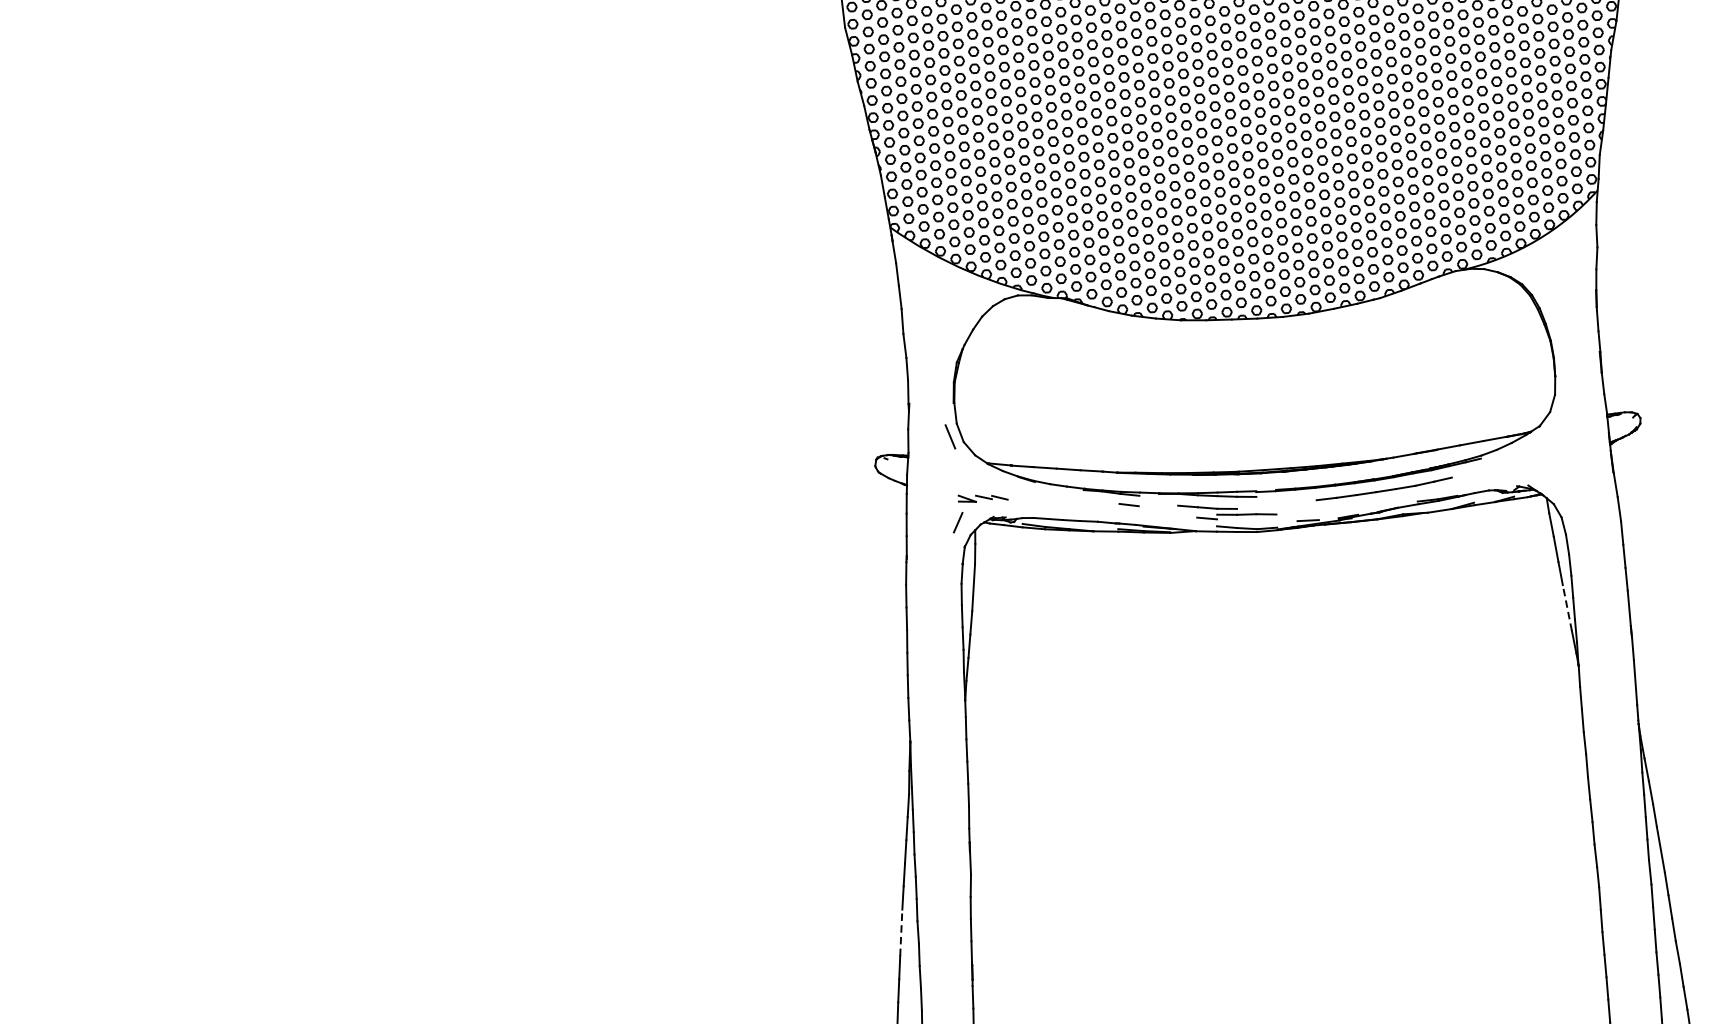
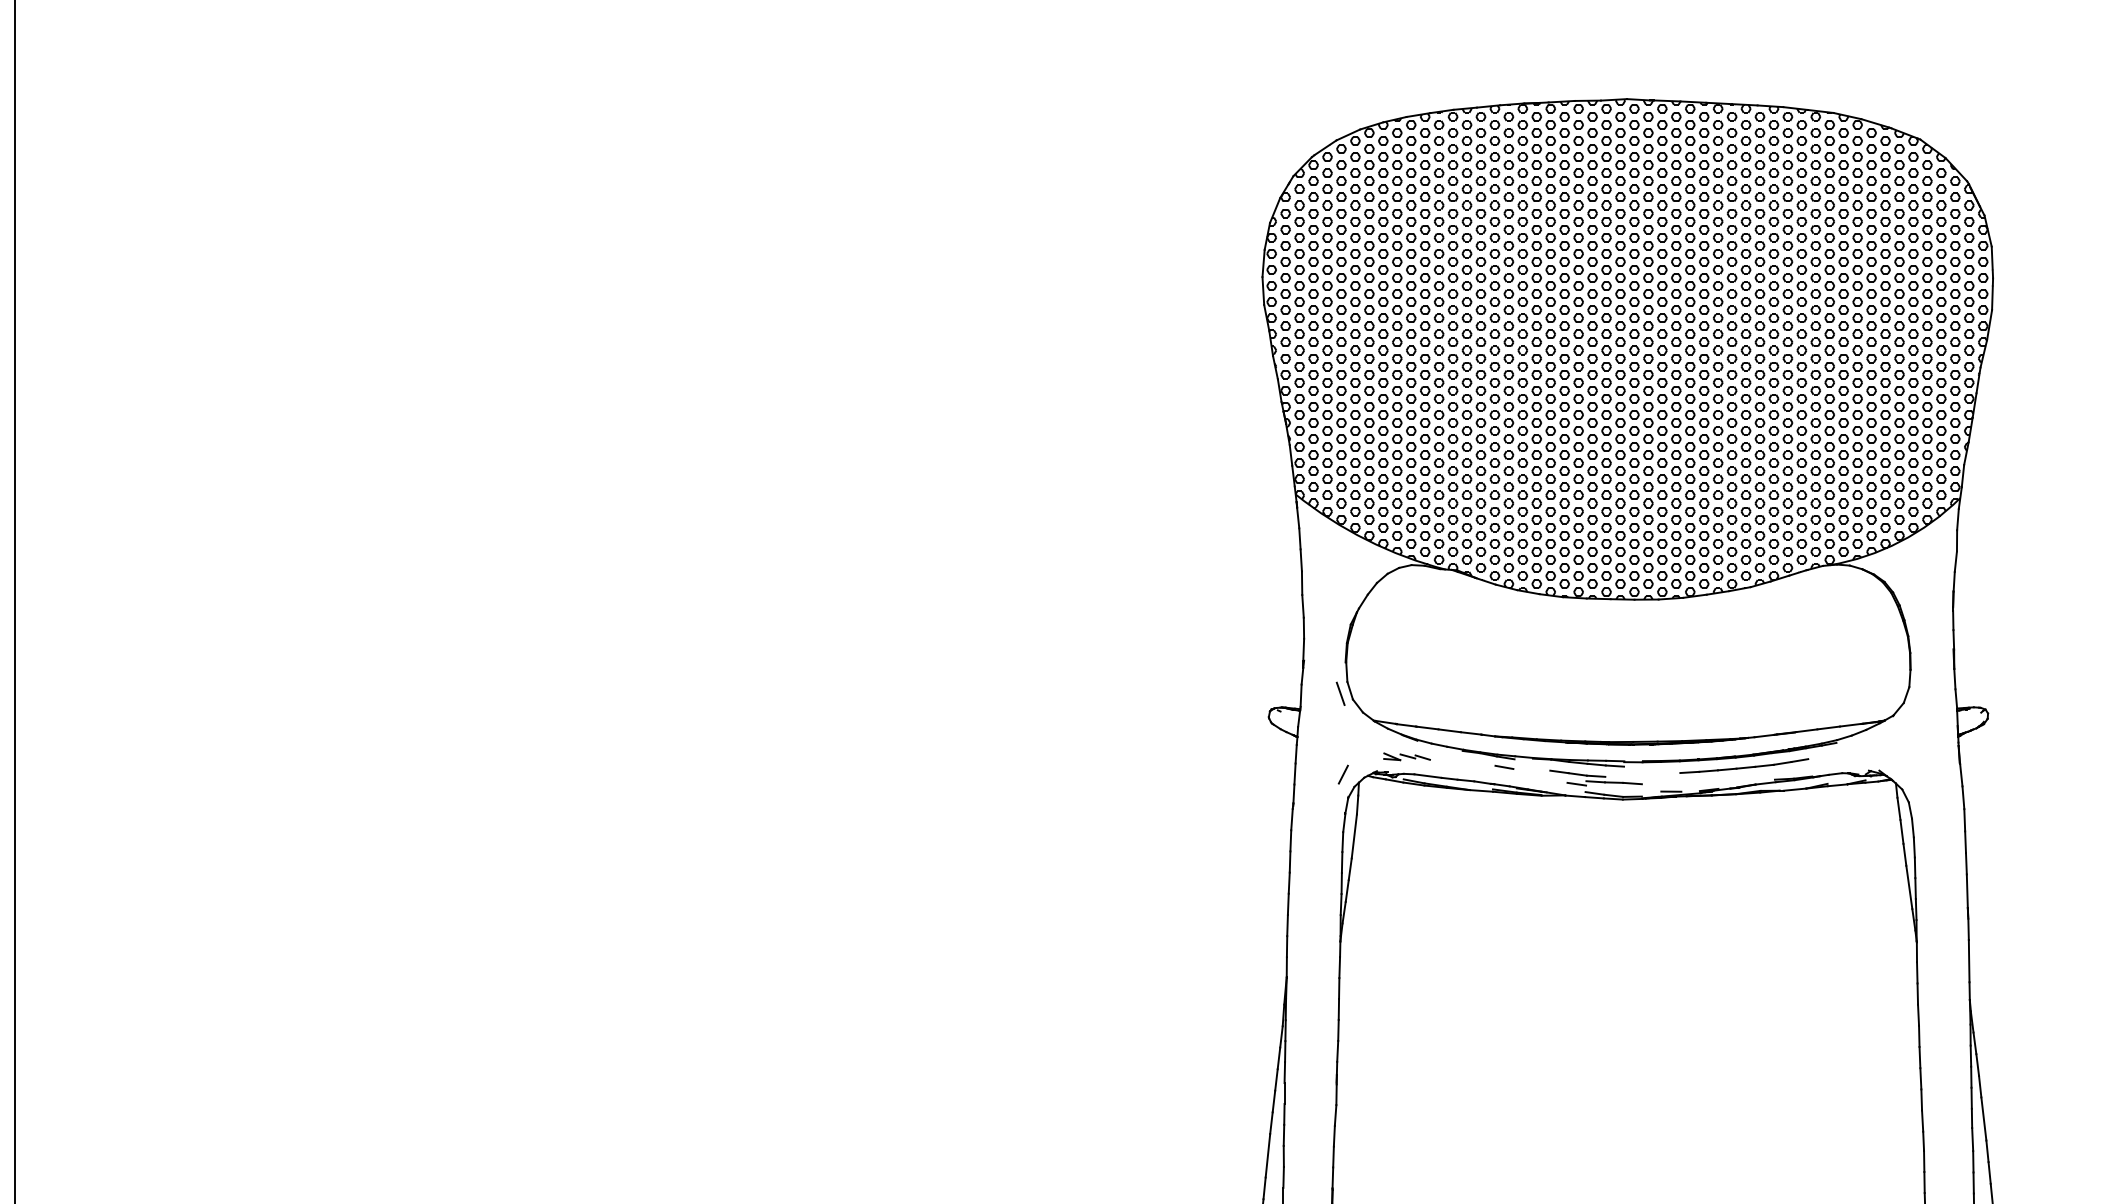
part: (982, 497) -> (1406, 756), moved
line: (1567, 607) -> (1909, 887), dashed -> solid
line: (900, 932) -> (1267, 1155), dashed -> solid

